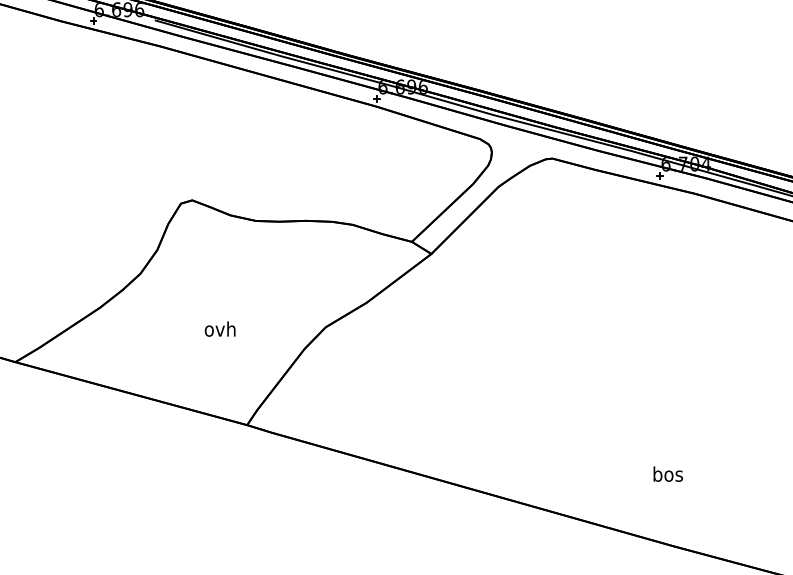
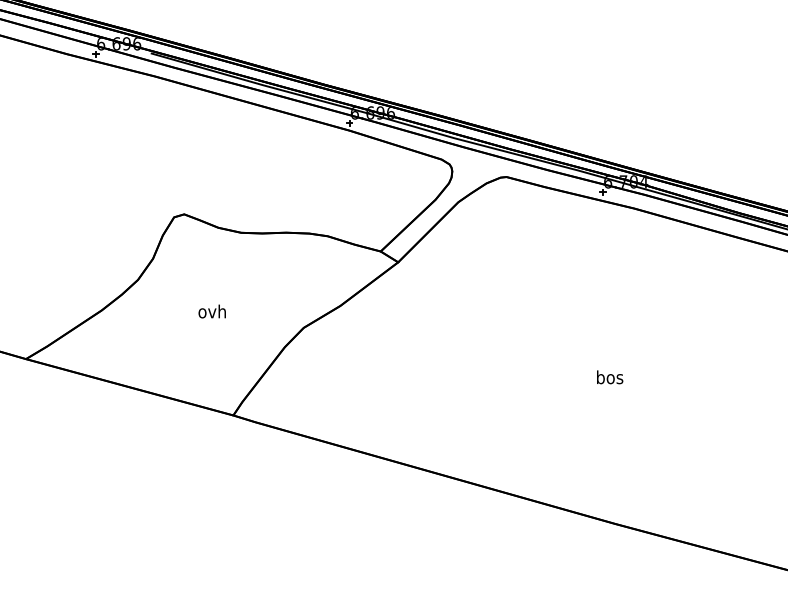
text: (219, 329) -> (211, 311), moved
text: (668, 474) -> (610, 377), moved

